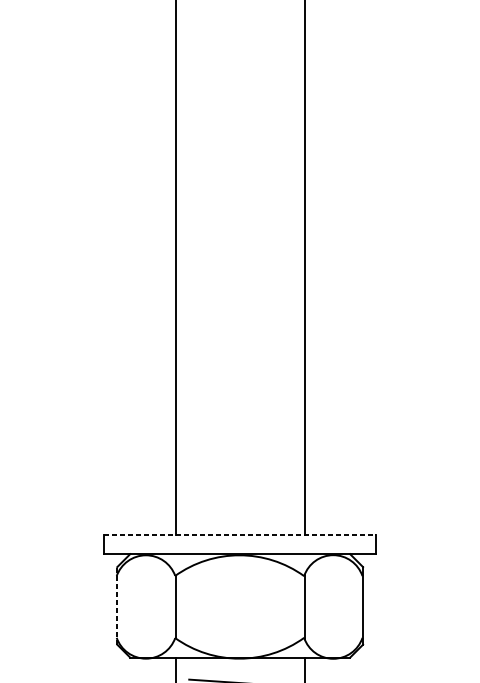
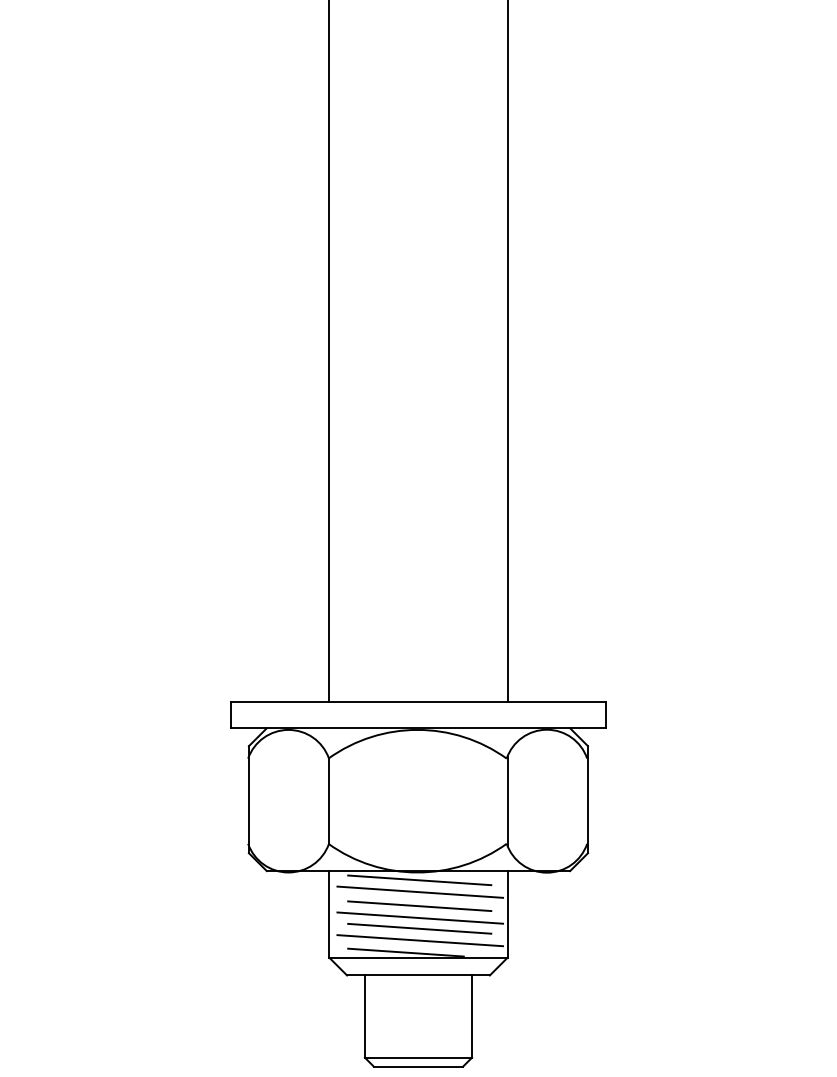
line: (240, 534) -> (418, 701), dashed -> solid
line: (116, 605) -> (248, 799), dashed -> solid
line: (240, 664) -> (419, 880), added
line: (241, 672) -> (420, 891), added

